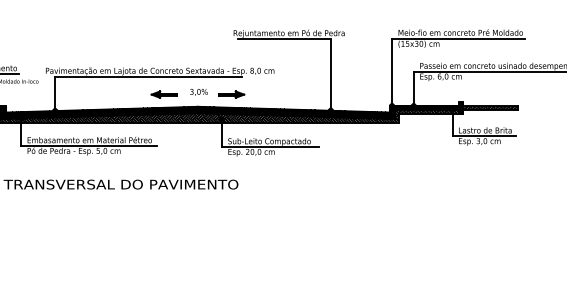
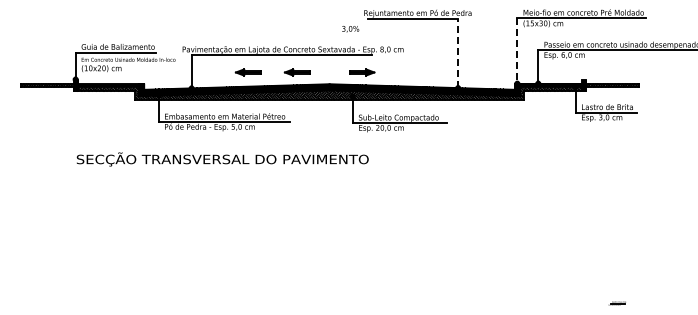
line: (392, 72) -> (517, 51), solid -> dashed
line: (331, 74) -> (458, 53), solid -> dashed
text: (198, 92) -> (350, 29), moved
part: (112, 94) -> (247, 72), added

